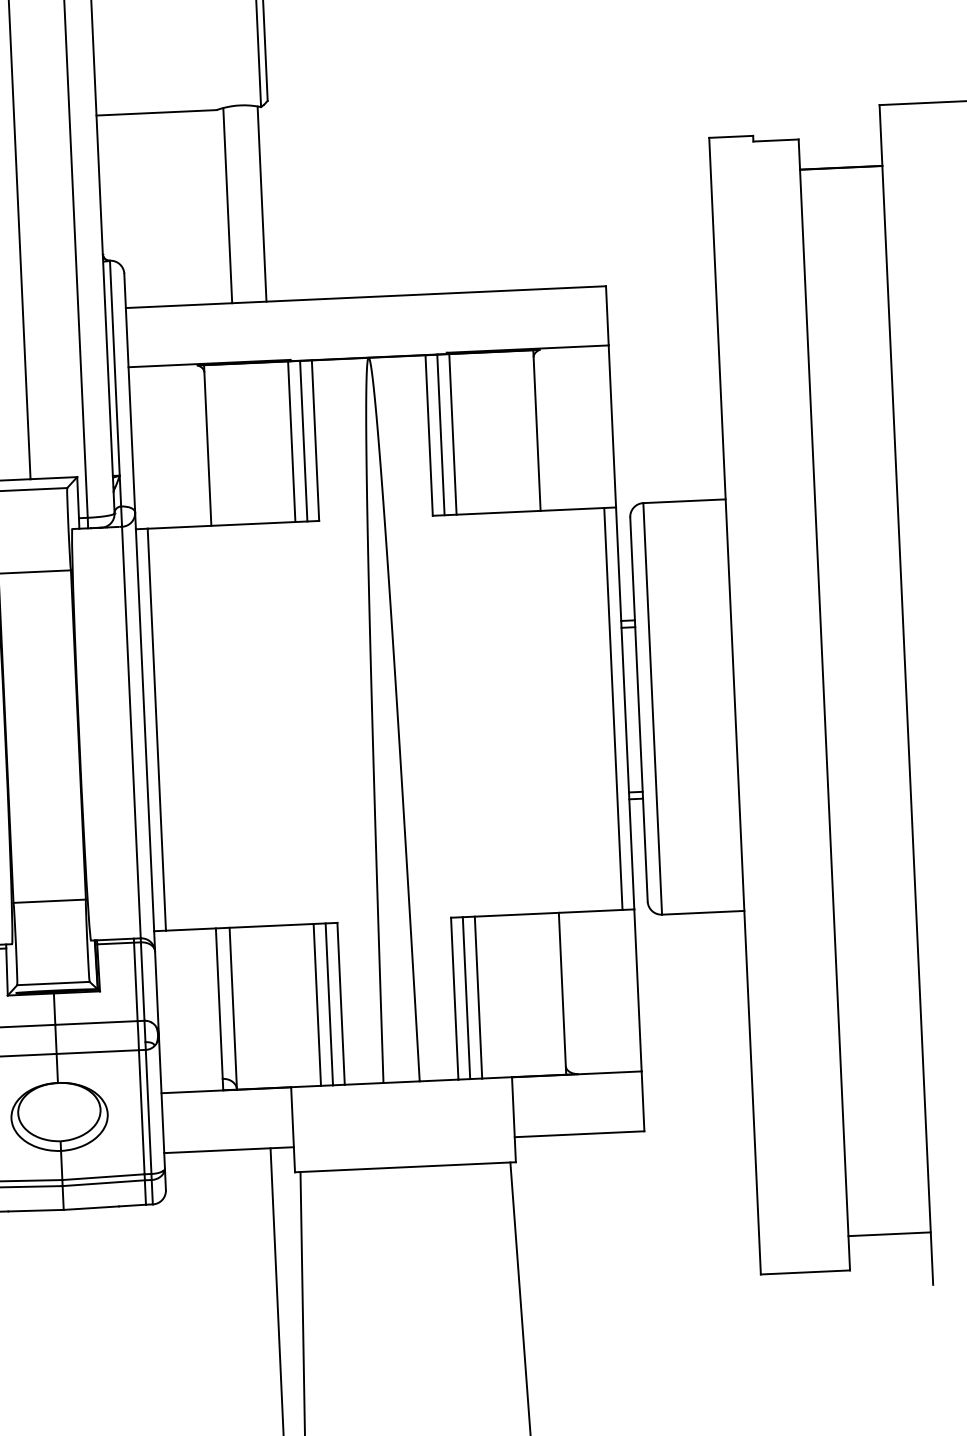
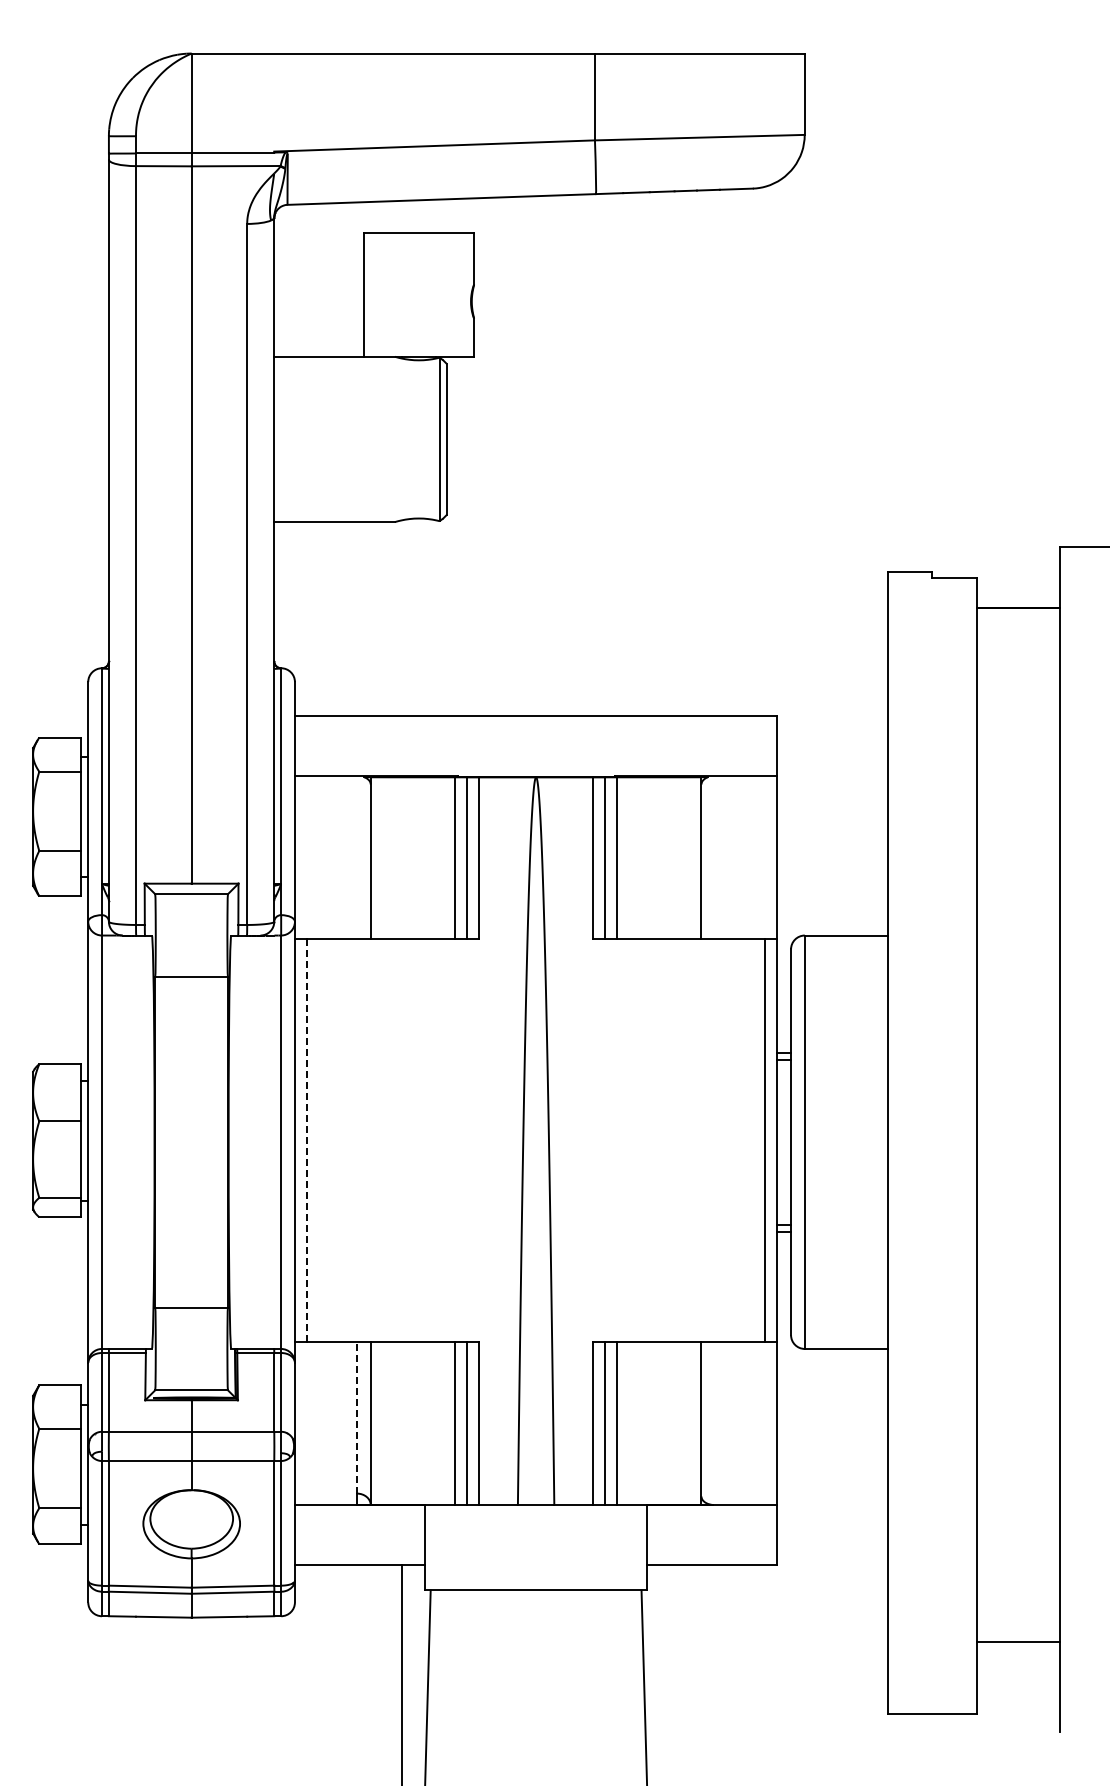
line: (262, 204) -> (436, 618), removed
line: (227, 205) -> (401, 618), removed
line: (156, 729) -> (306, 1140), solid -> dashed
line: (218, 1004) -> (356, 1418), solid -> dashed
line: (889, 1234) -> (1018, 1641), moved

